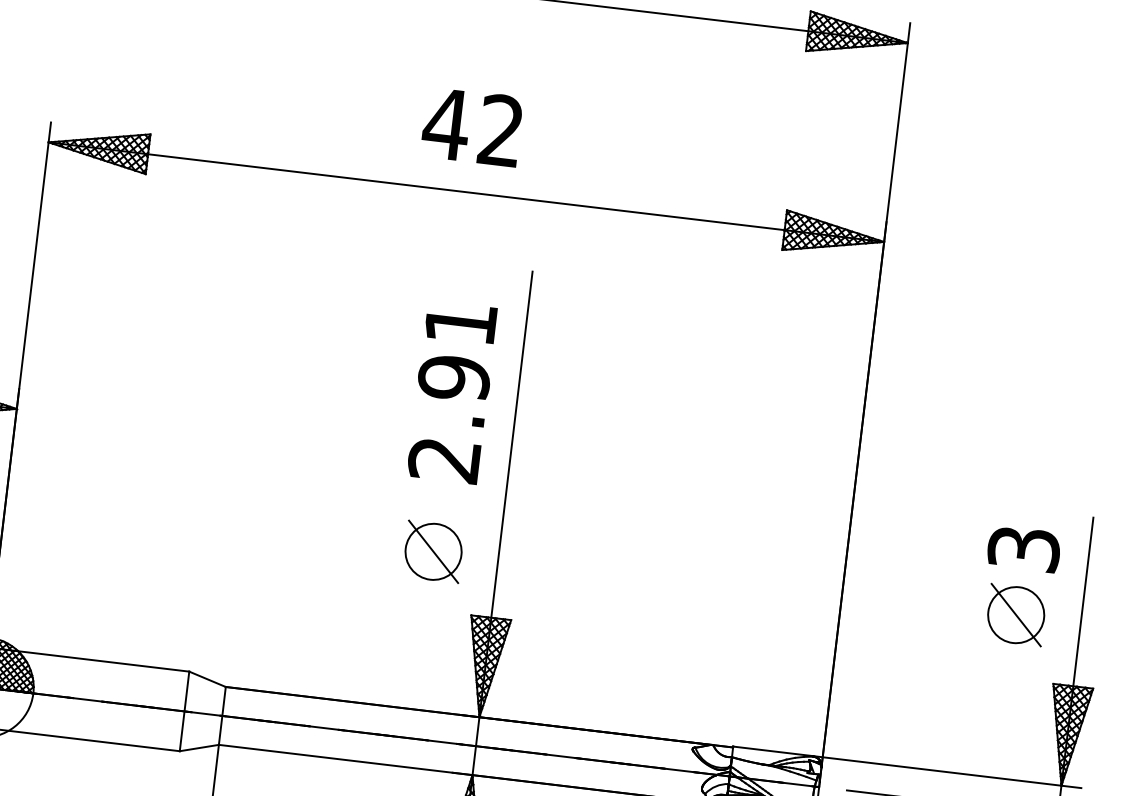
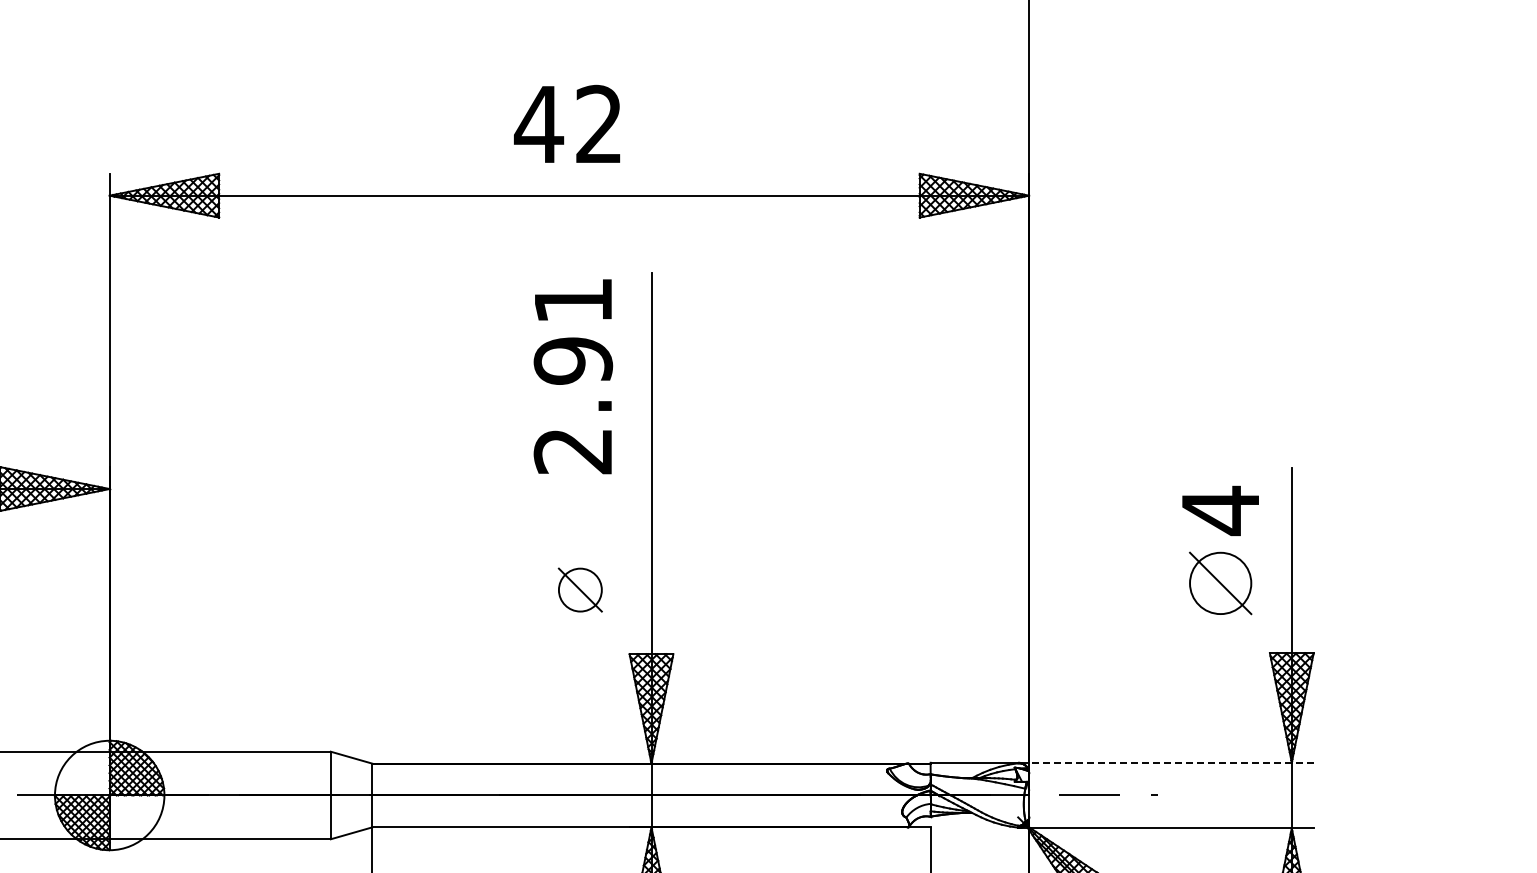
text: (452, 392) -> (573, 376), moved
text: (1023, 548) -> (1220, 510), 3 -> 4
part: (433, 551) -> (580, 589), size x0.7
line: (946, 771) -> (1165, 762), solid -> dashed

